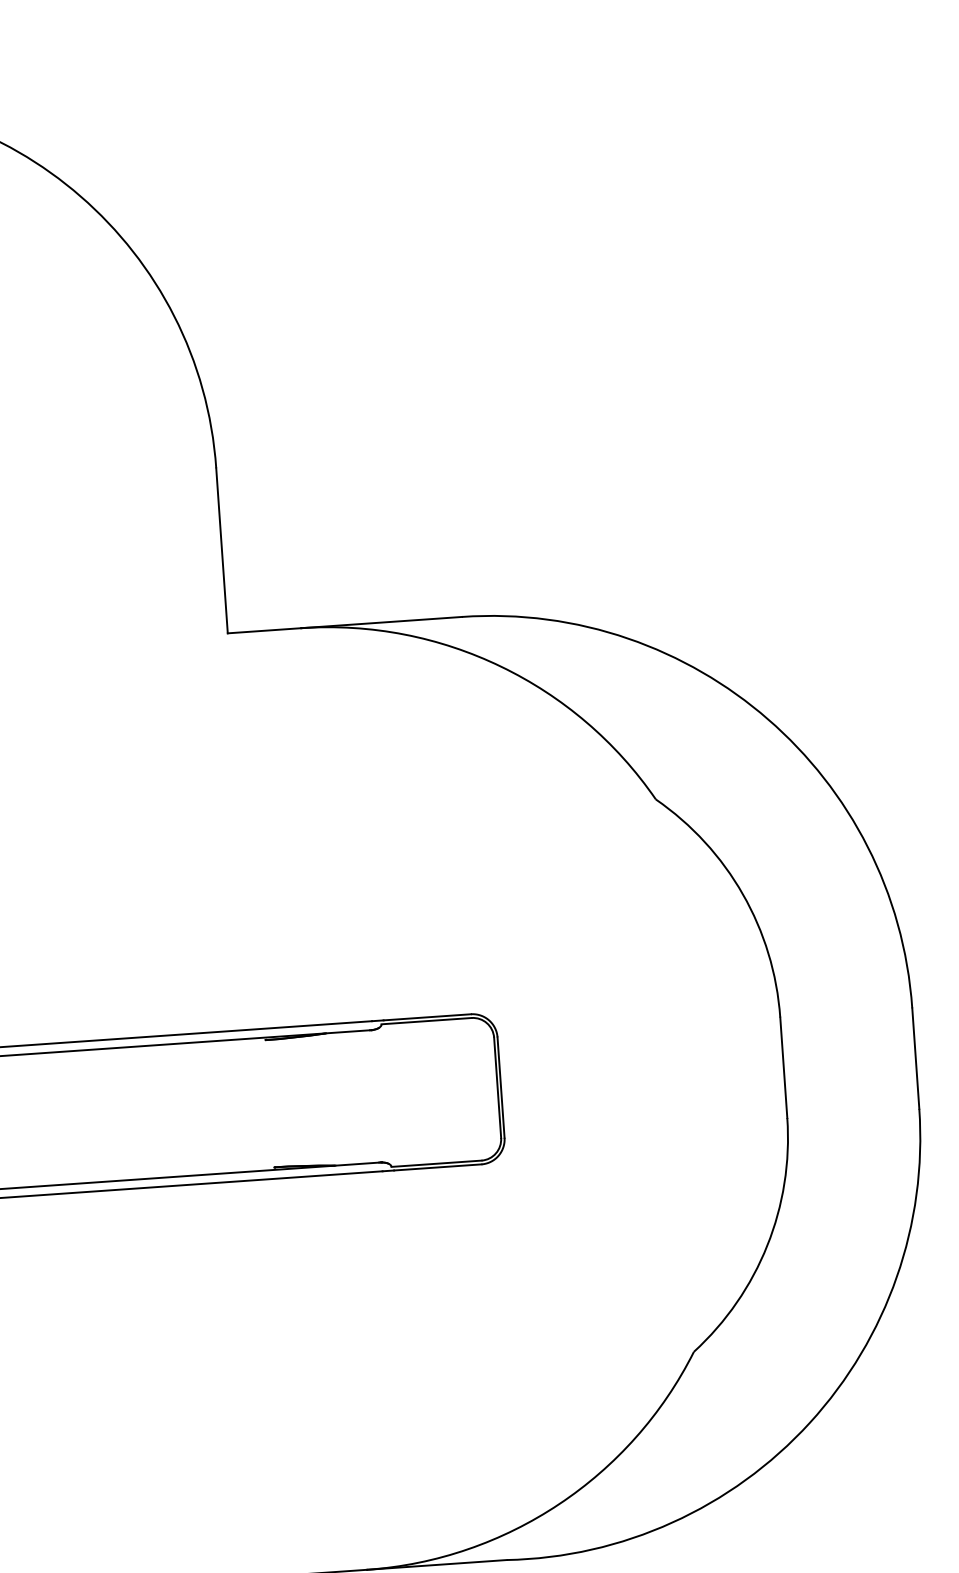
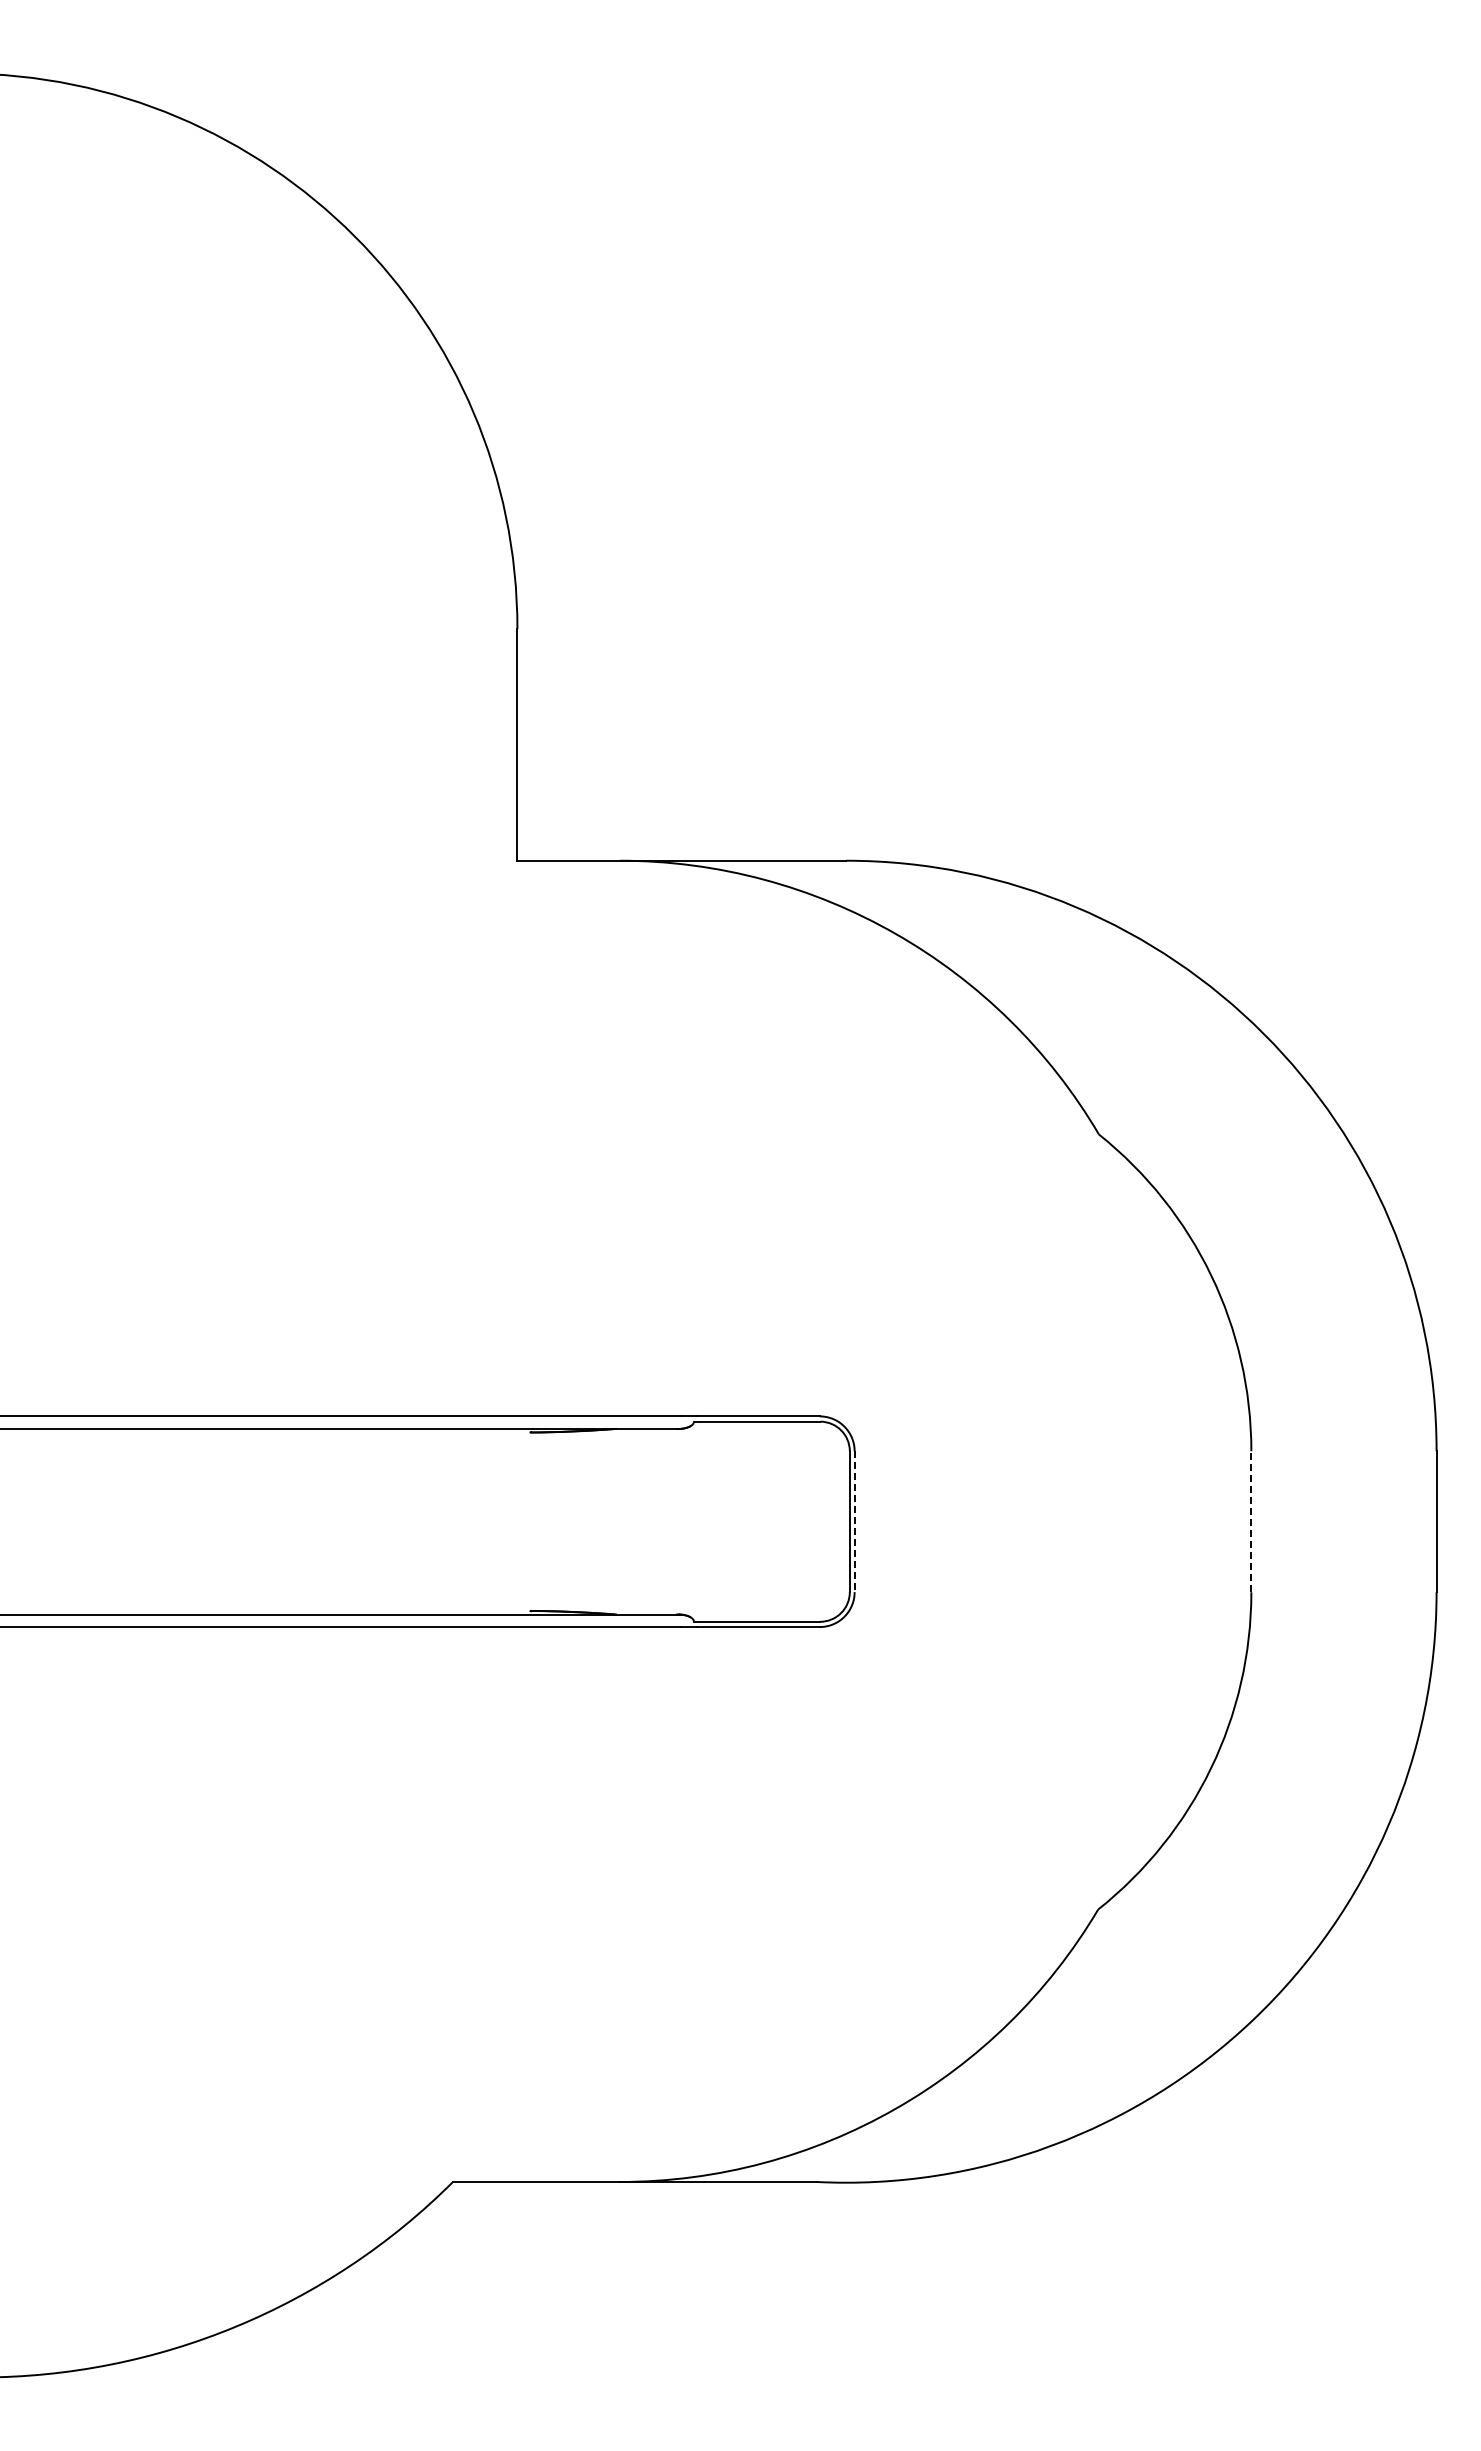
line: (783, 1067) -> (1251, 1521), solid -> dashed
line: (500, 1088) -> (854, 1522), solid -> dashed

